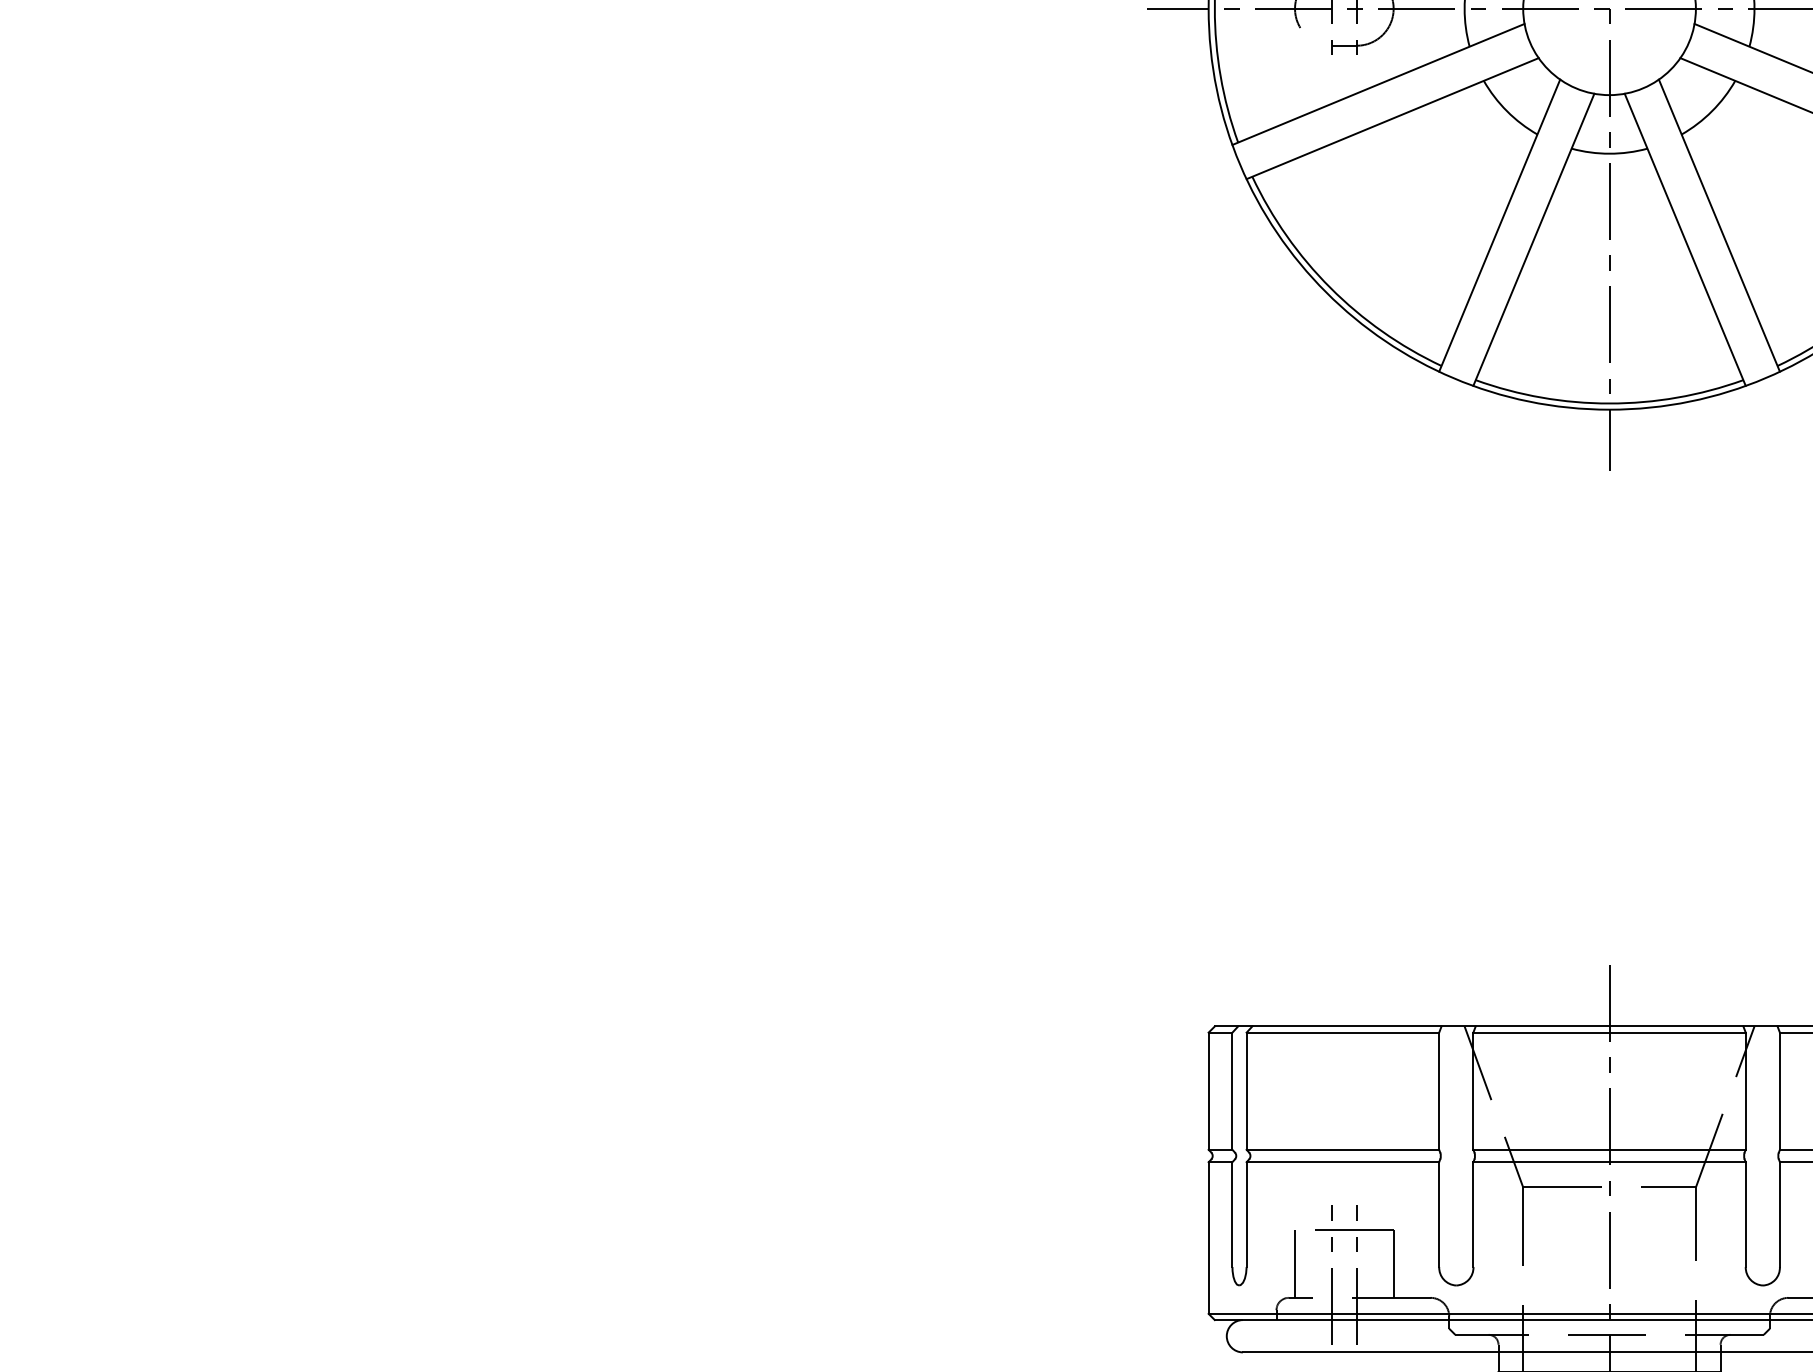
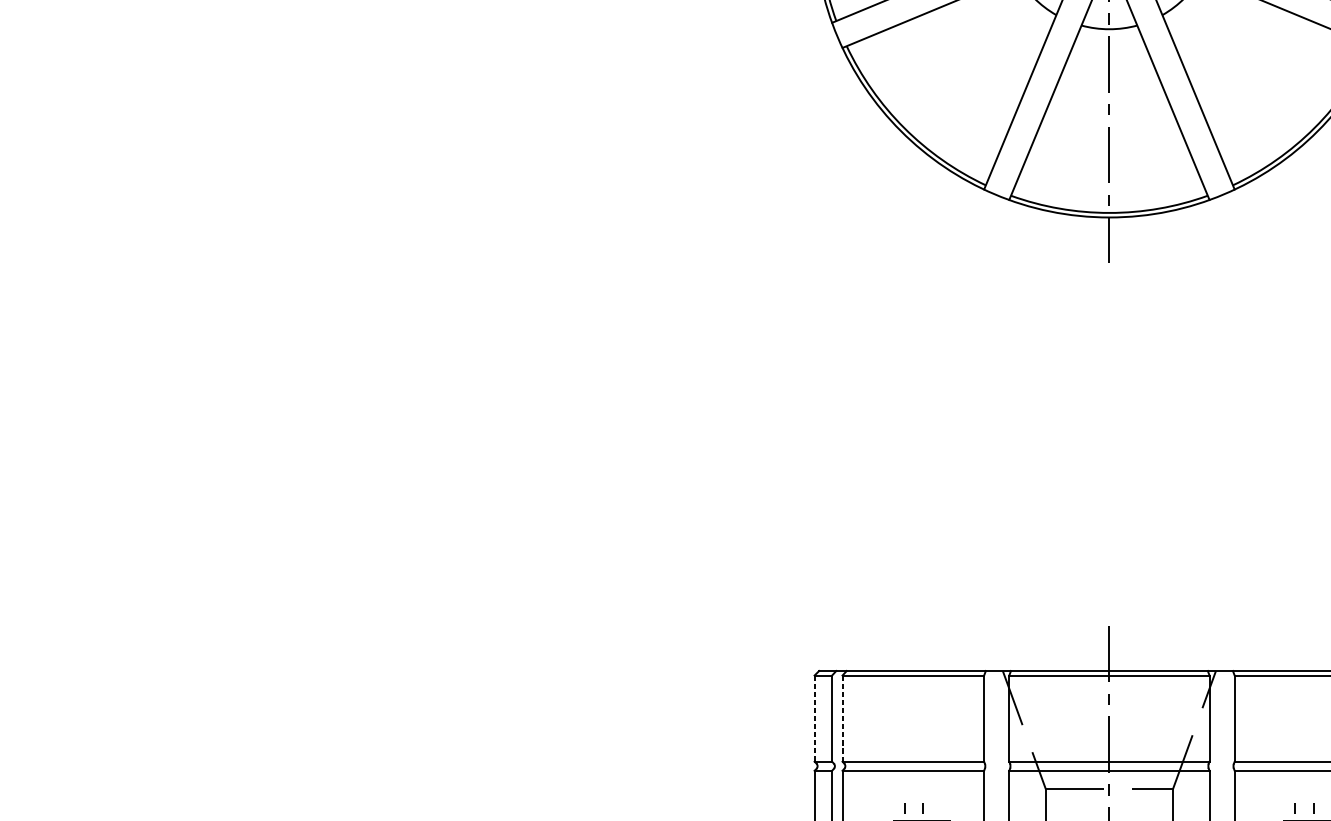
line: (1208, 1091) -> (814, 718), solid -> dashed
line: (1246, 1091) -> (842, 718), solid -> dashed

